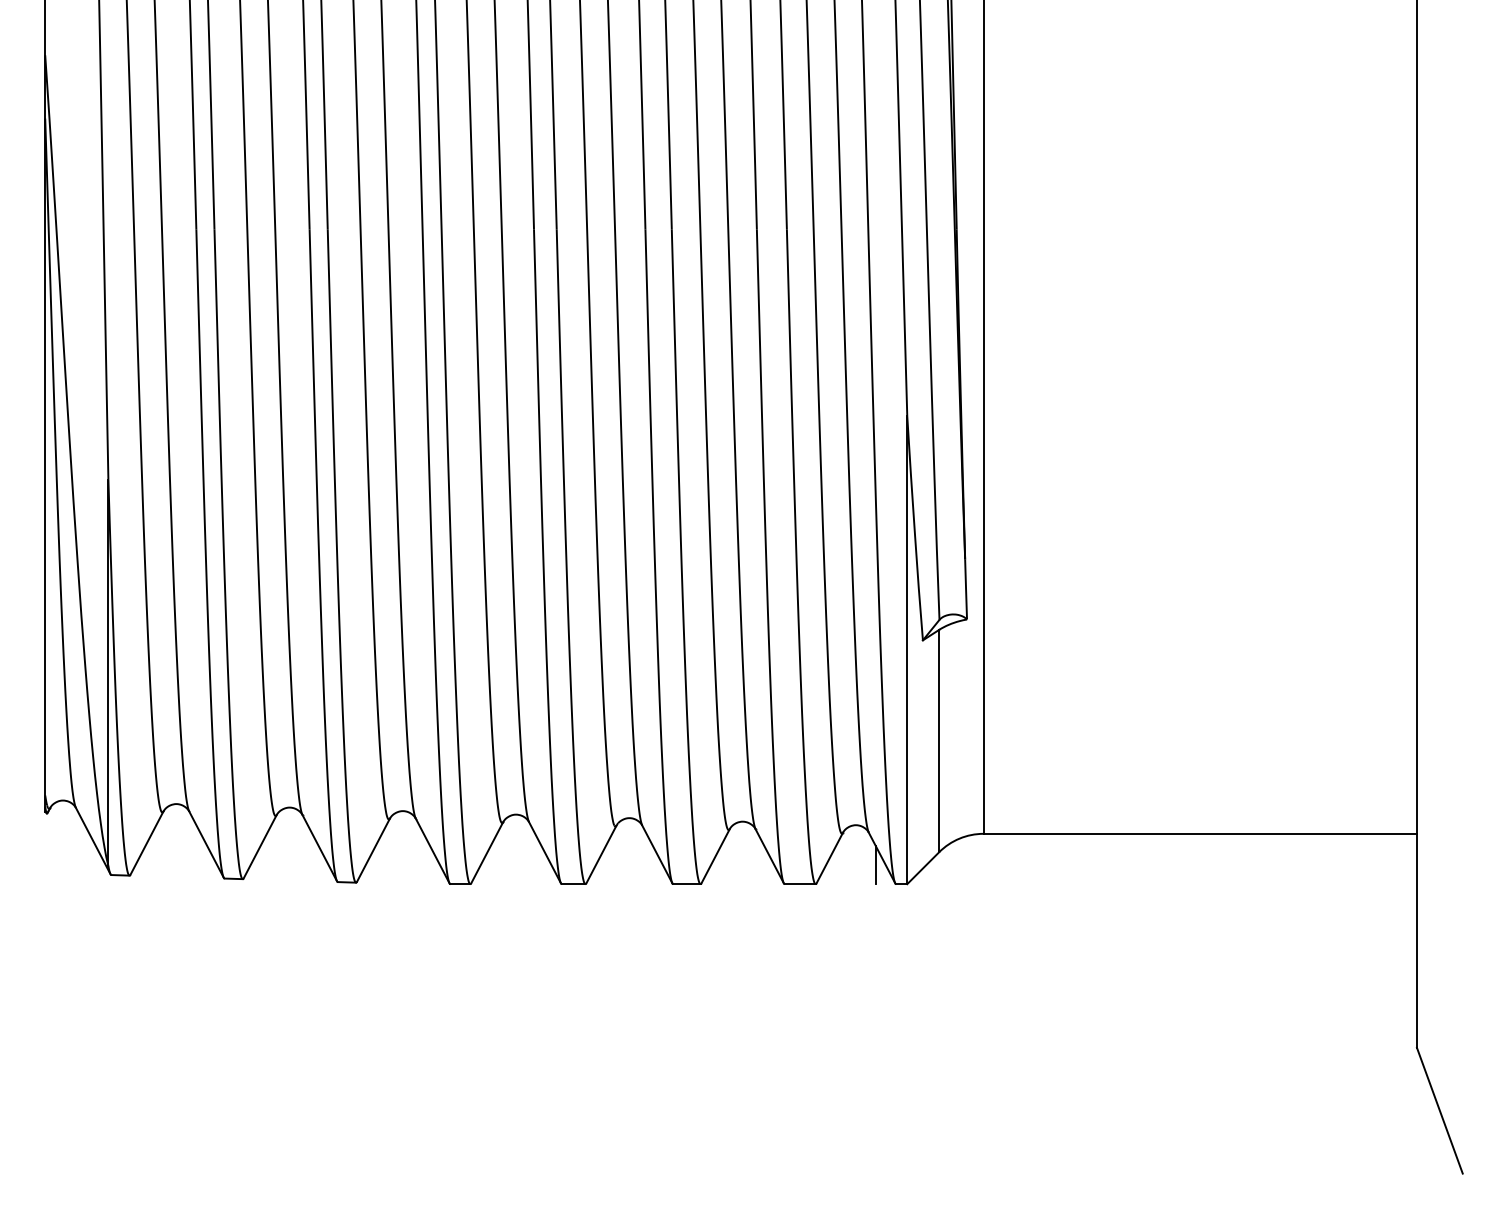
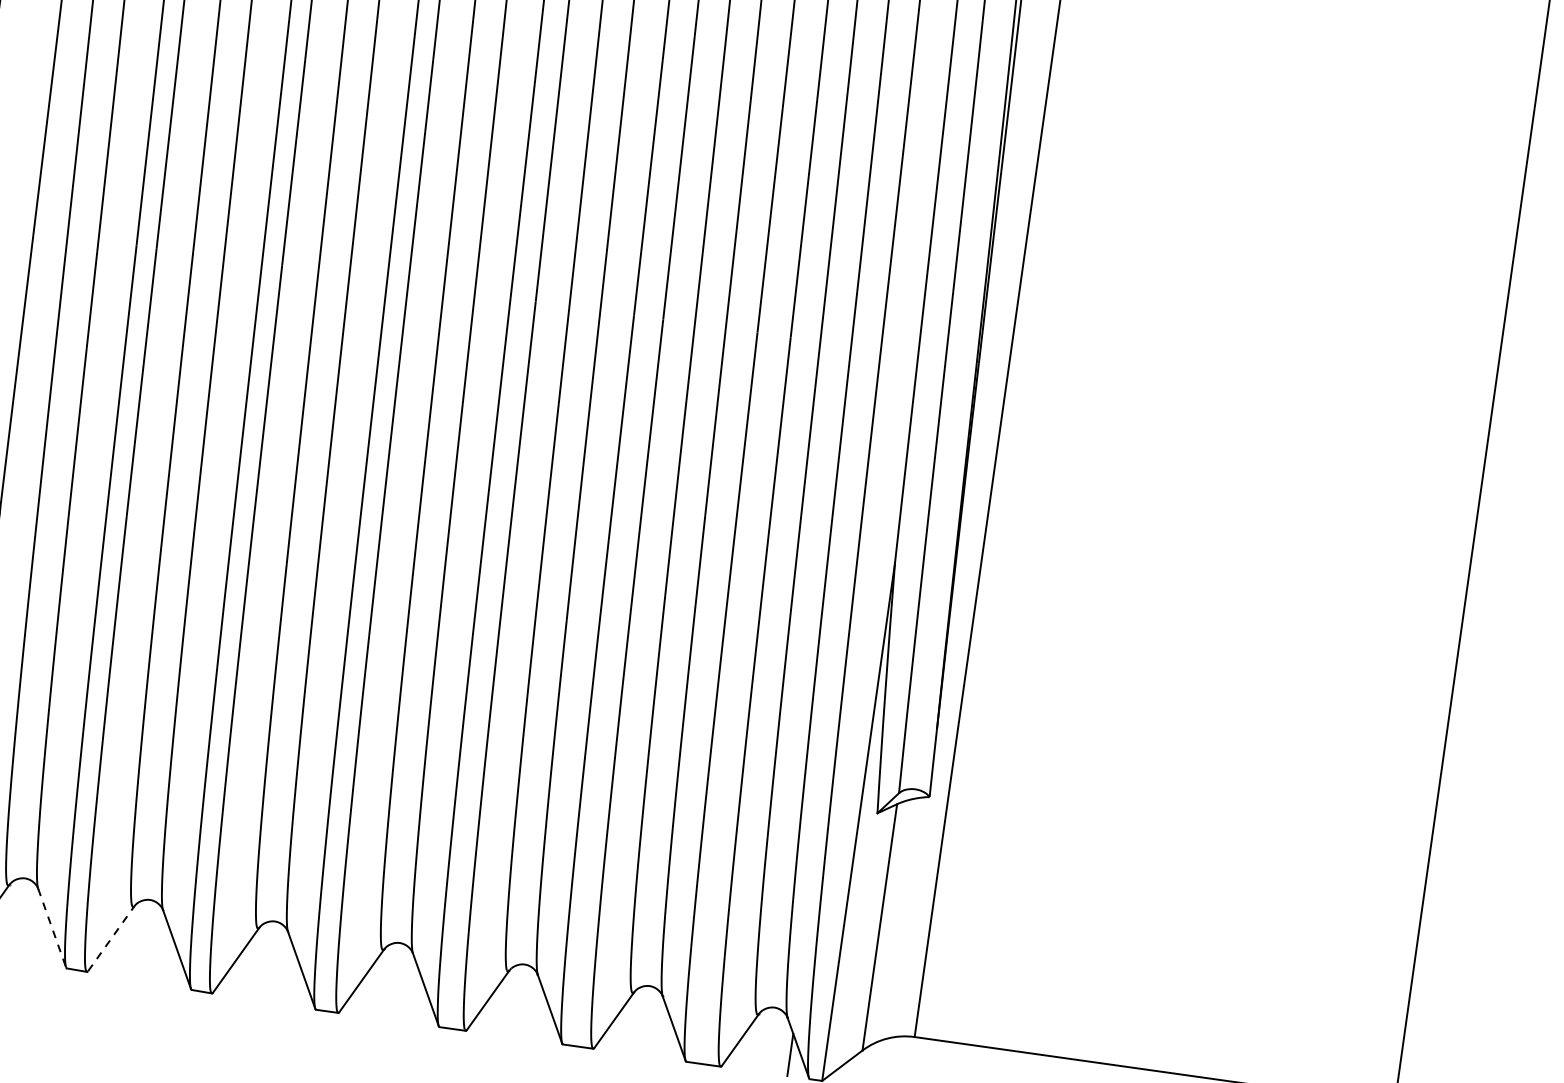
line: (206, 845) -> (51, 928), solid -> dashed
line: (260, 846) -> (111, 938), solid -> dashed

